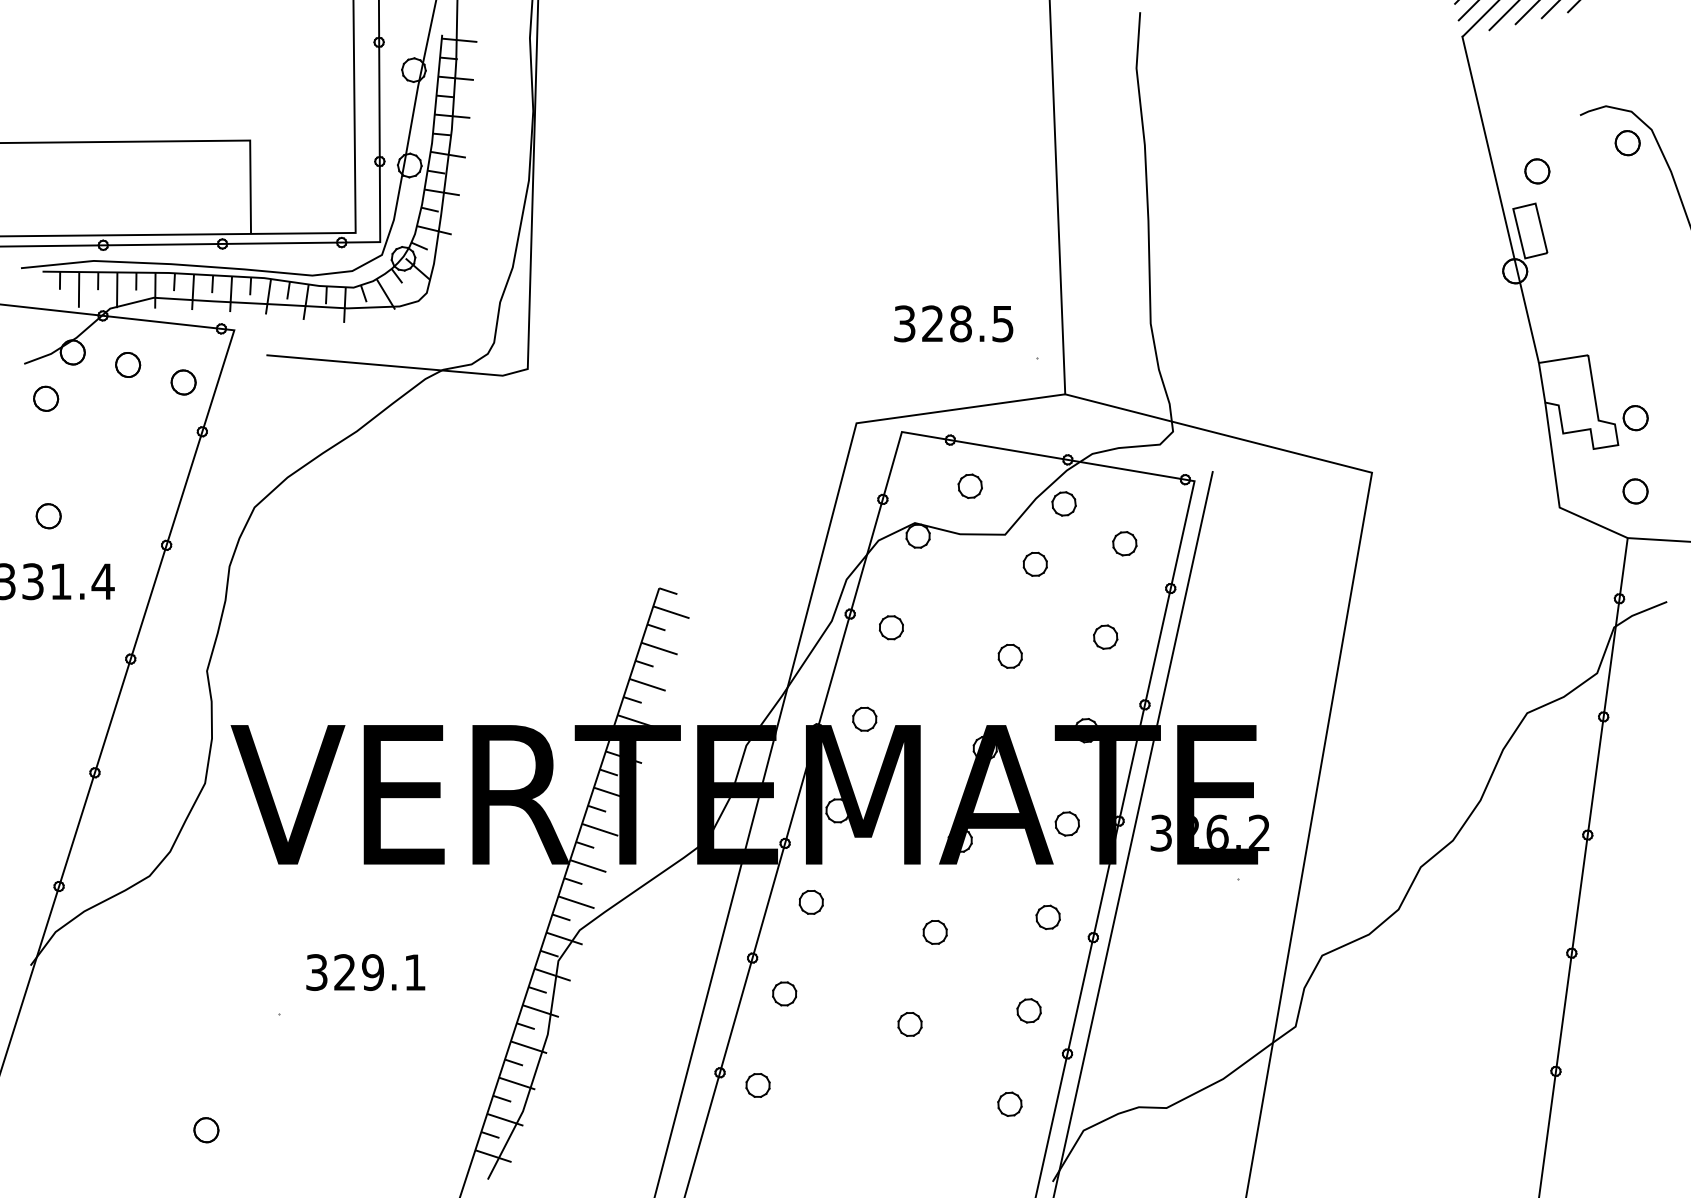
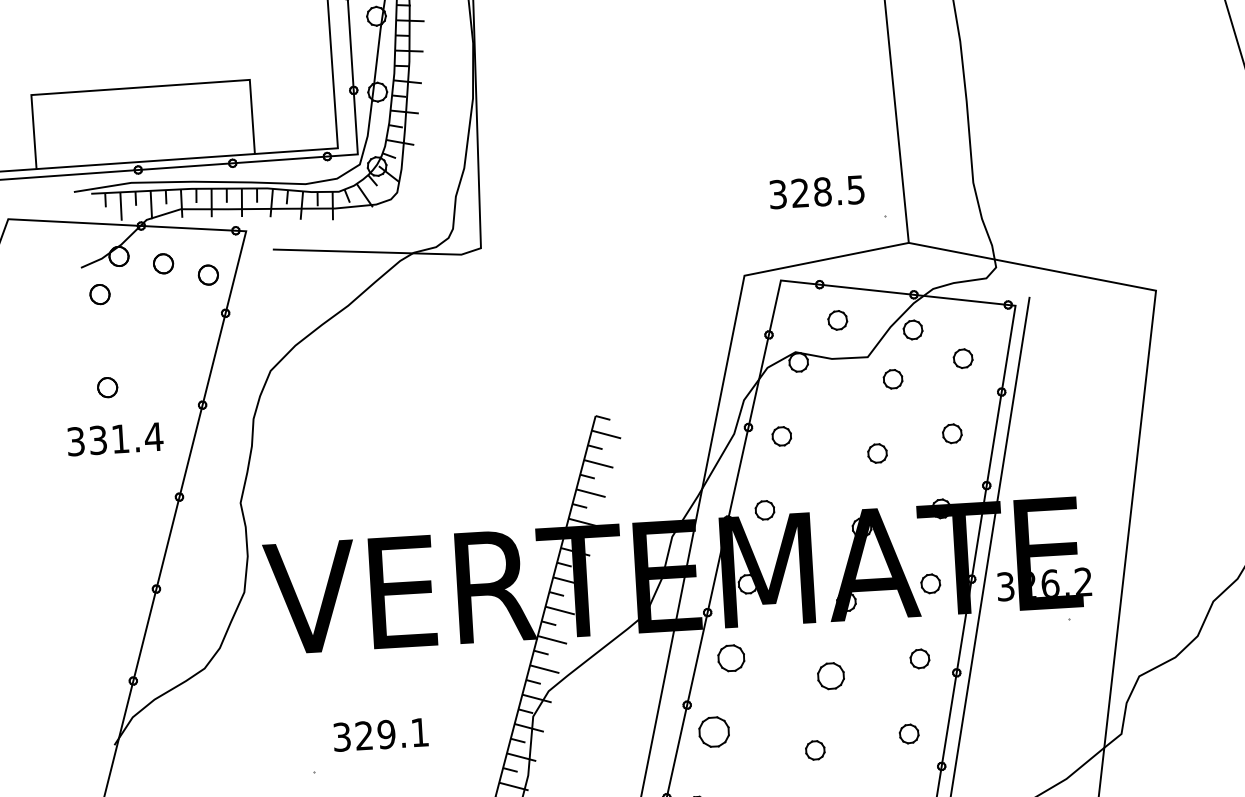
part: (810, 901) -> (730, 657), size x1.4
part: (934, 932) -> (830, 676), size x1.4
part: (784, 993) -> (714, 731), size x1.6

